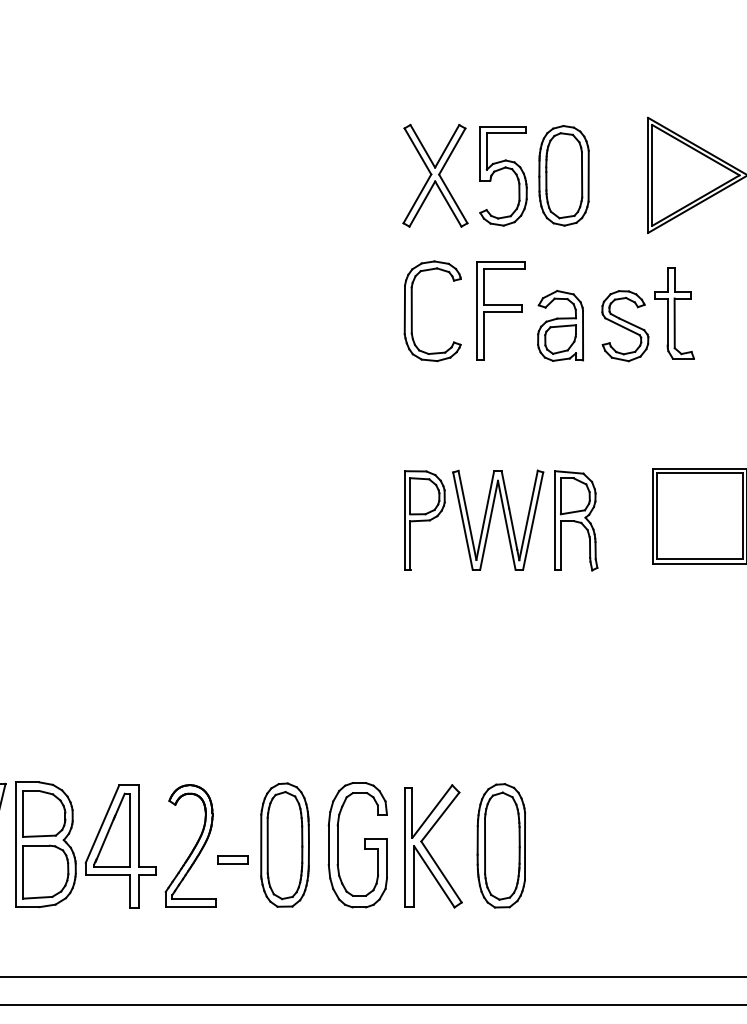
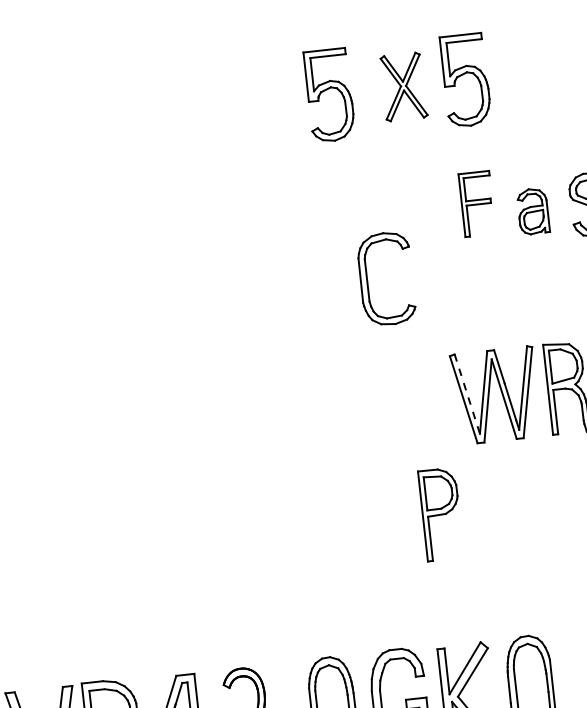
part: (351, 170) -> (326, 90), added
part: (435, 175) -> (403, 86), size x0.7
part: (563, 175) -> (520, 73), removed
part: (412, 310) -> (367, 280), moved
part: (500, 310) -> (476, 203), size x0.7
part: (560, 325) -> (533, 211), size x0.7
line: (467, 515) -> (467, 394), solid -> dashed
part: (424, 520) -> (440, 514), moved

